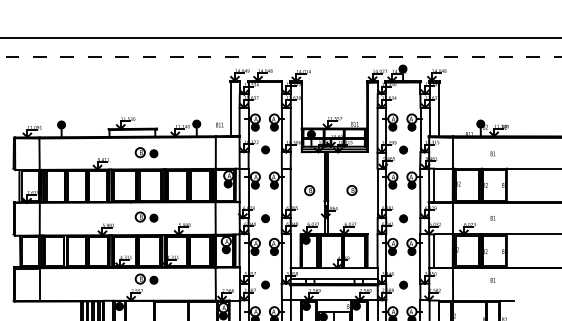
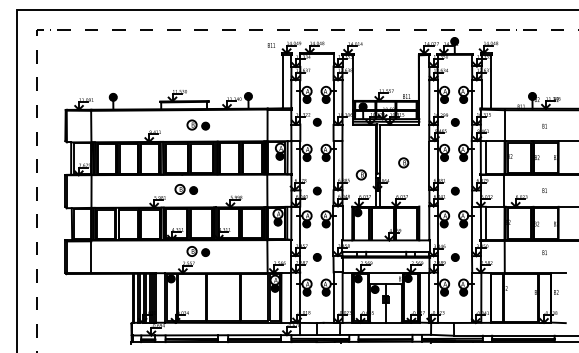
text: (218, 125) -> (270, 45), moved
part: (308, 190) -> (360, 174), moved
part: (146, 217) -> (186, 189), moved

